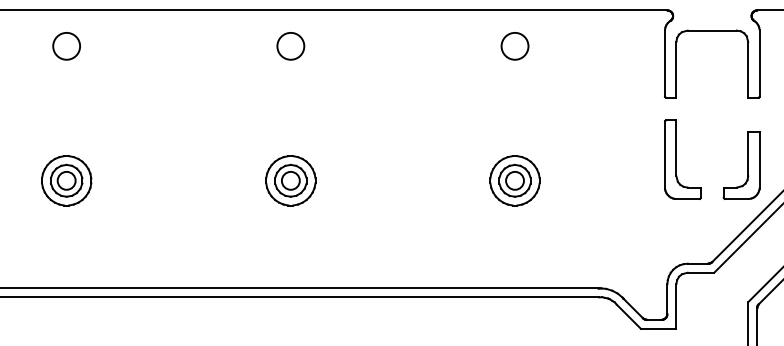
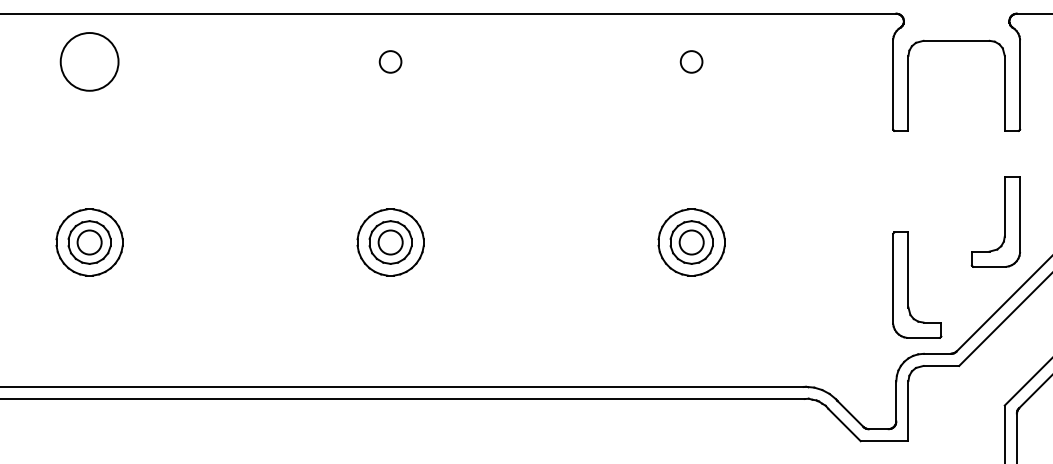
circle: (66, 46) -> (89, 61), size x1.6
circle: (290, 46) -> (390, 61), size x0.6
circle: (514, 46) -> (691, 61), size x0.6
part: (676, 159) -> (908, 284), moved

